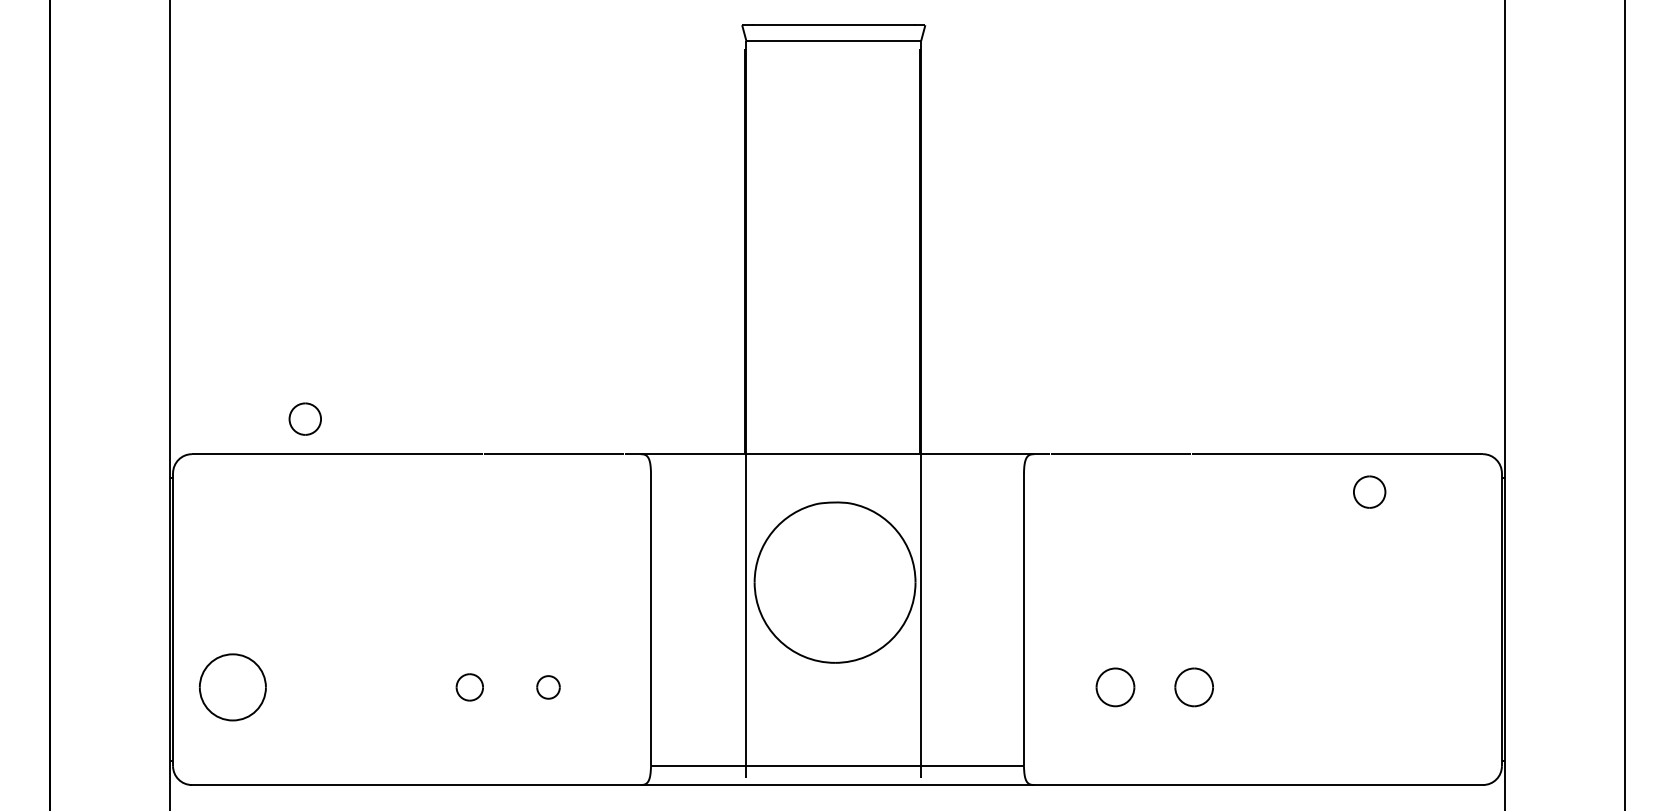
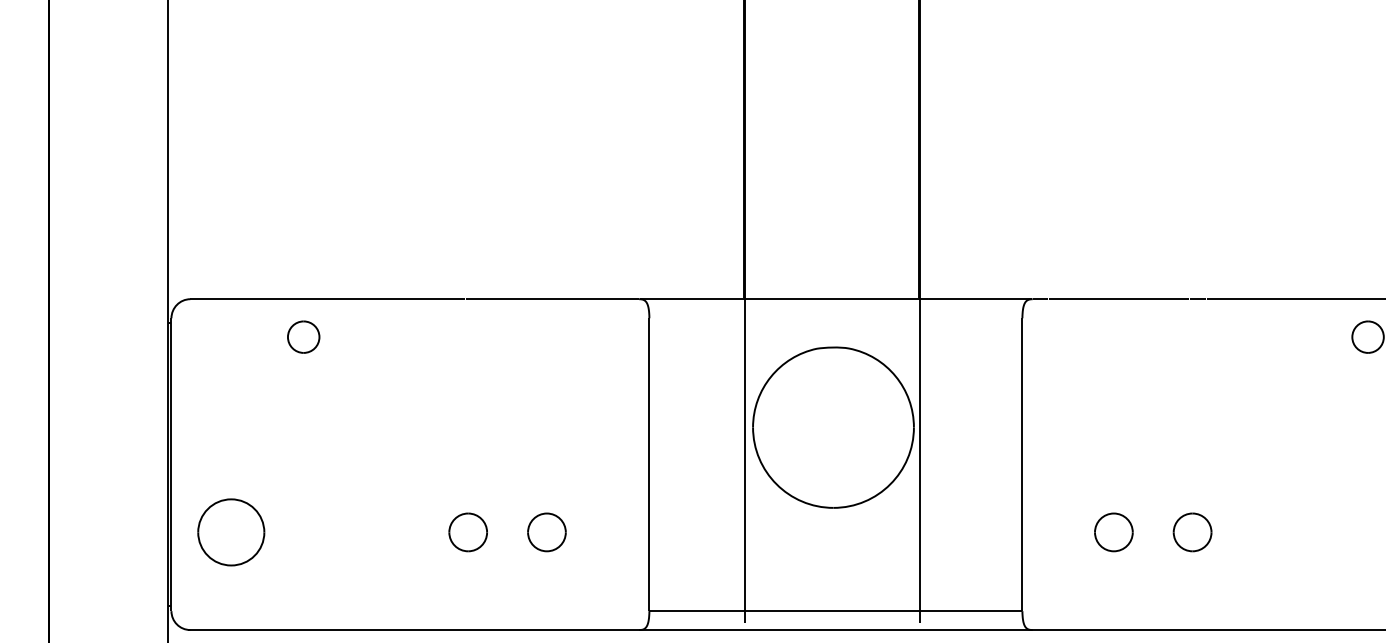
part: (304, 418) -> (302, 336), moved
part: (469, 687) -> (467, 532), size x1.43
part: (548, 687) -> (546, 532), size x1.67

